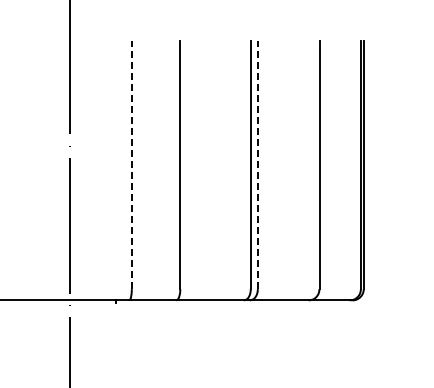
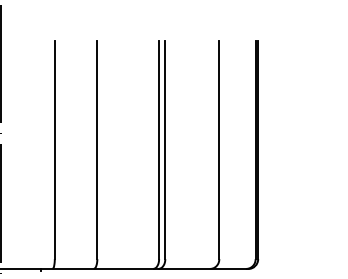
line: (131, 164) -> (54, 149), dashed -> solid
line: (257, 164) -> (165, 149), dashed -> solid

